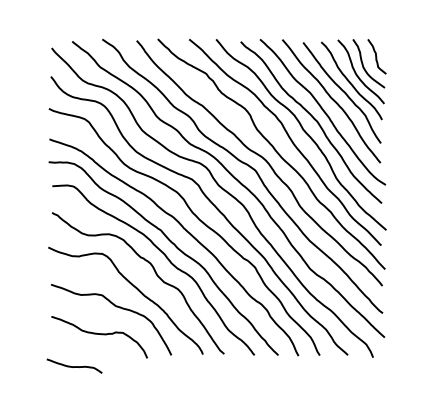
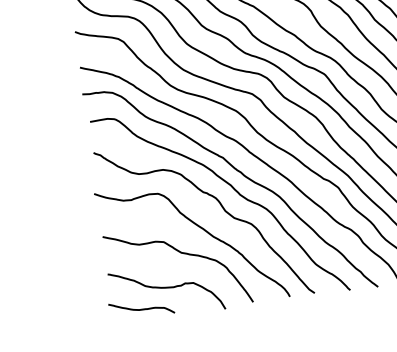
curve: (74, 366) -> (141, 309), moved

